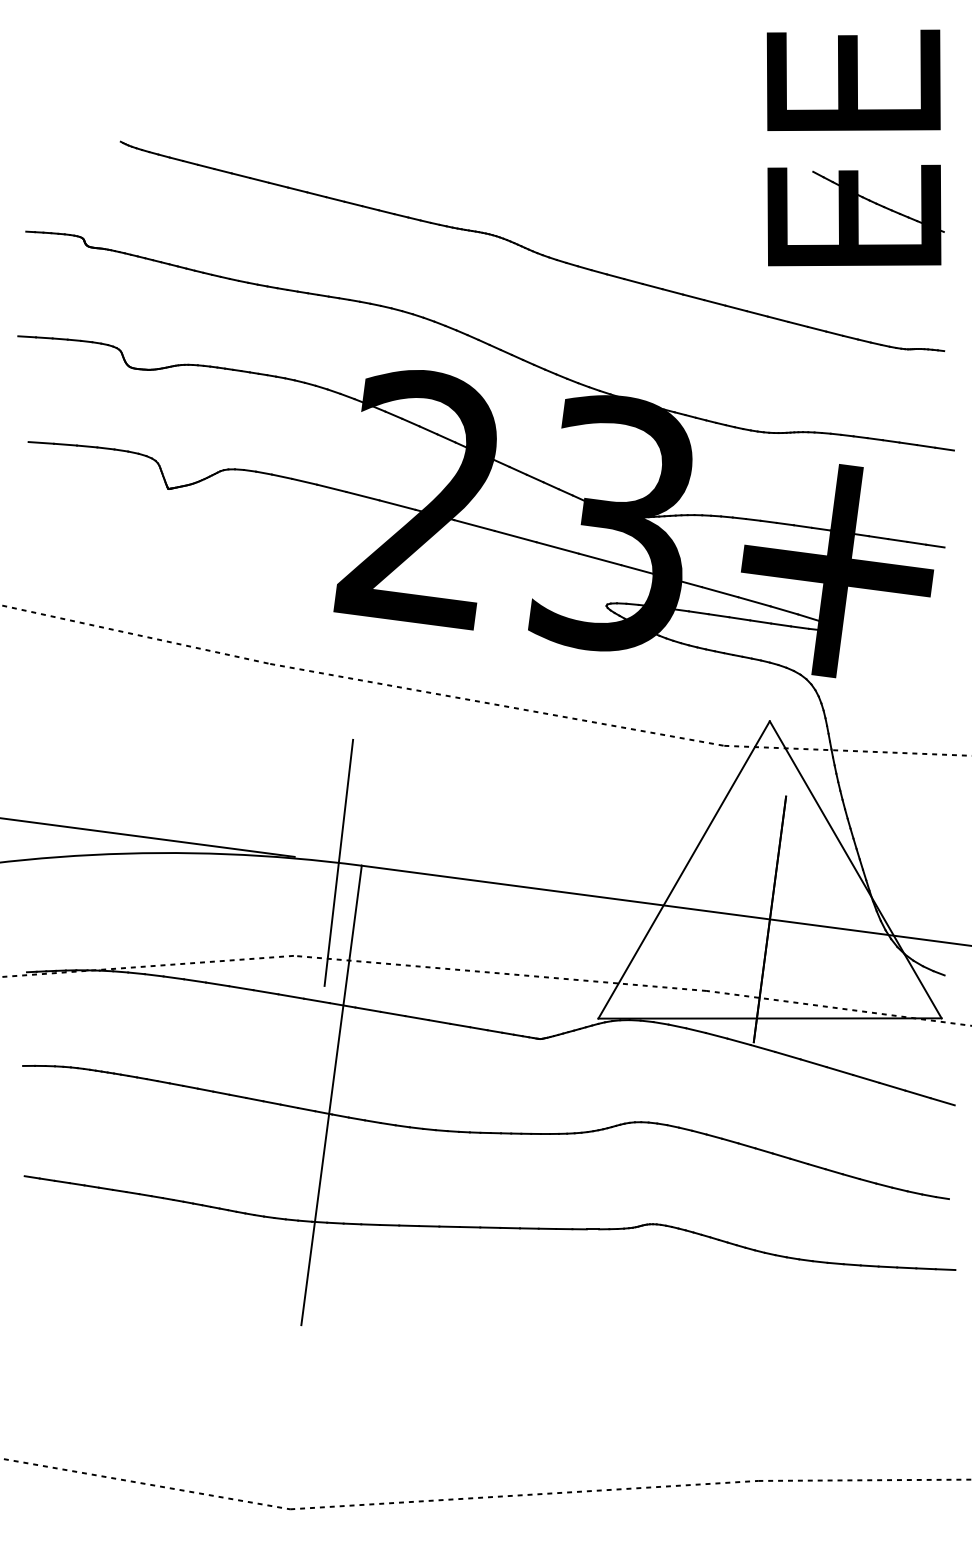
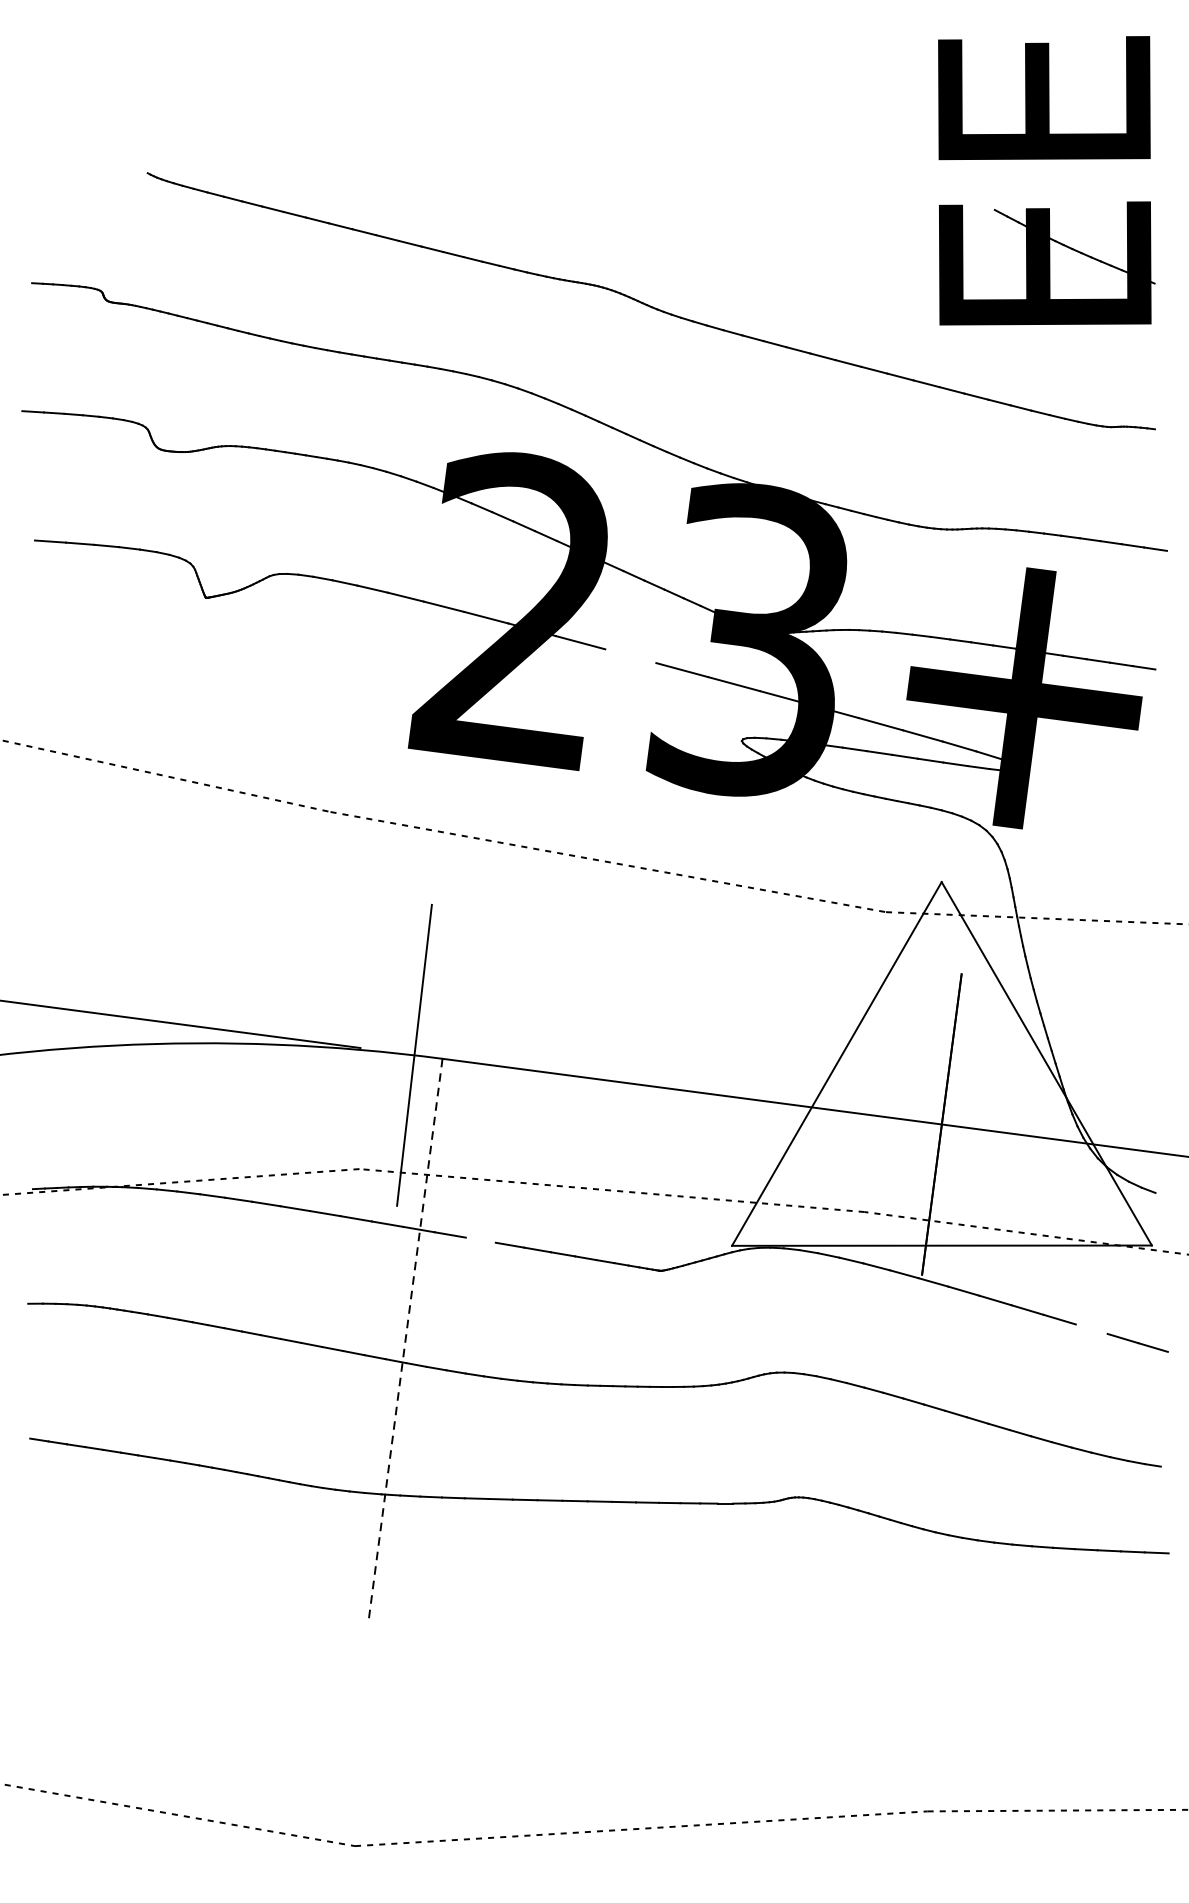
line: (515, 536) -> (630, 656), removed
line: (392, 1013) -> (480, 1239), removed
line: (892, 1086) -> (1091, 1328), removed
line: (331, 1095) -> (405, 1339), solid -> dashed

